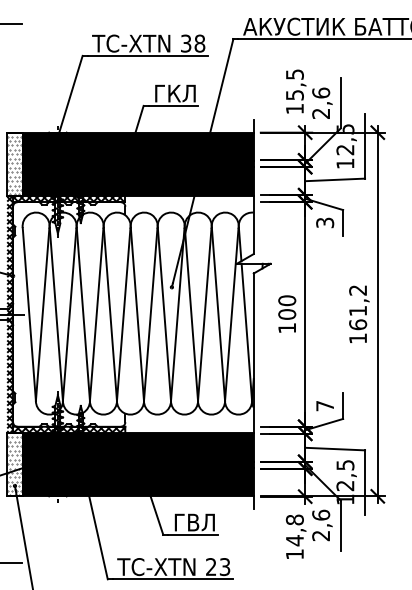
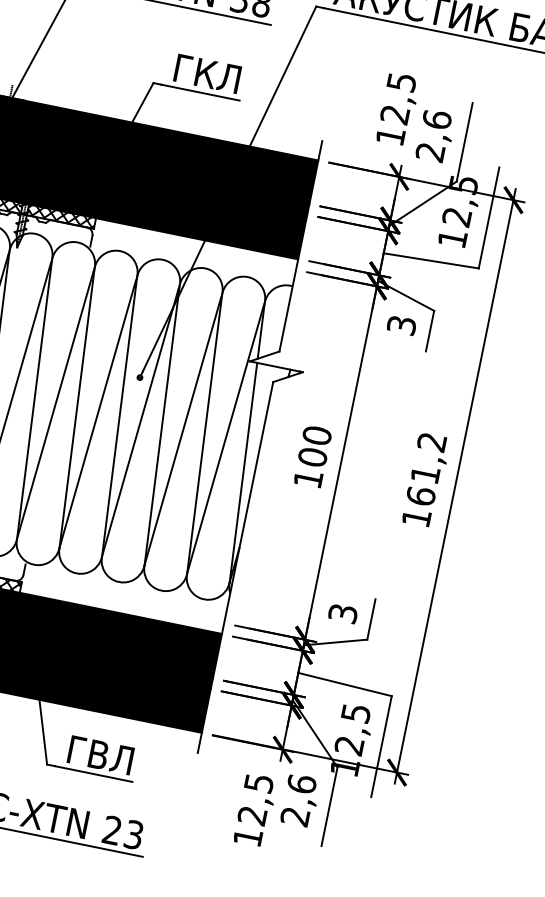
text: (294, 95) -> (394, 114), 15,5 -> 12,5
text: (325, 406) -> (343, 614), 7 -> 3
text: (294, 530) -> (255, 799), 14,8 -> 12,5

